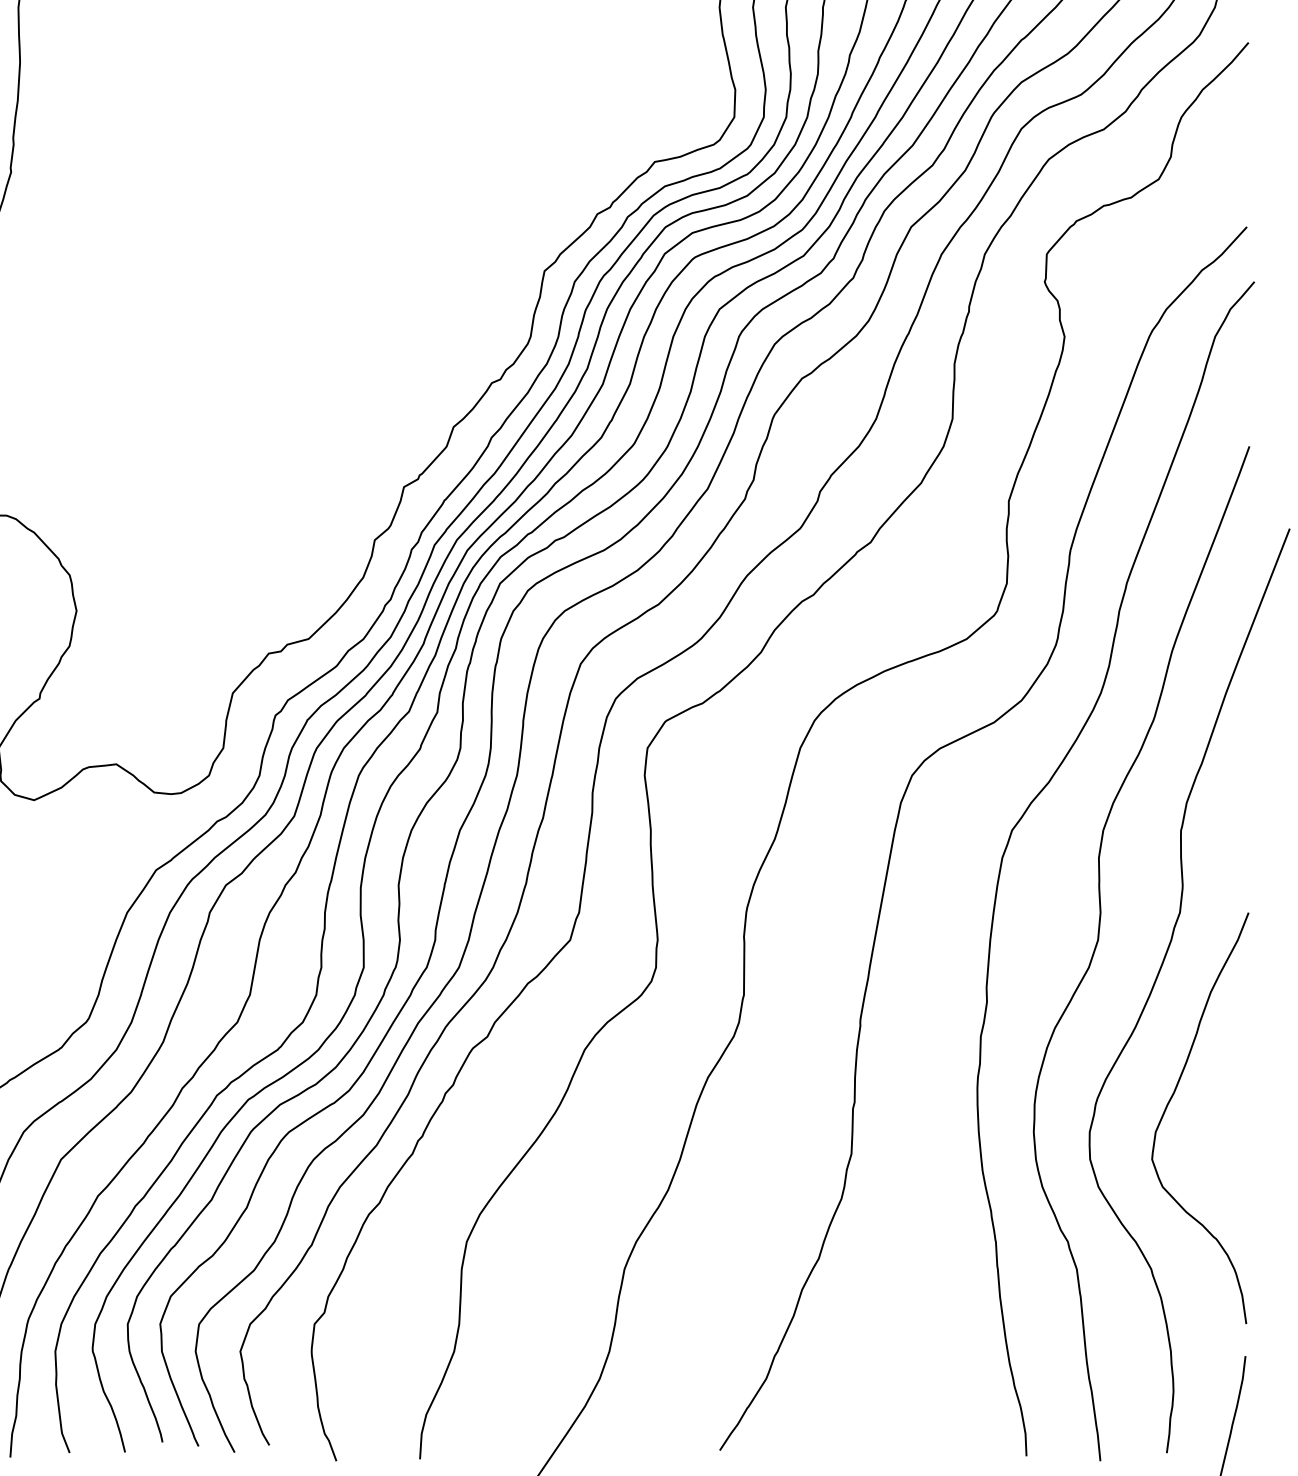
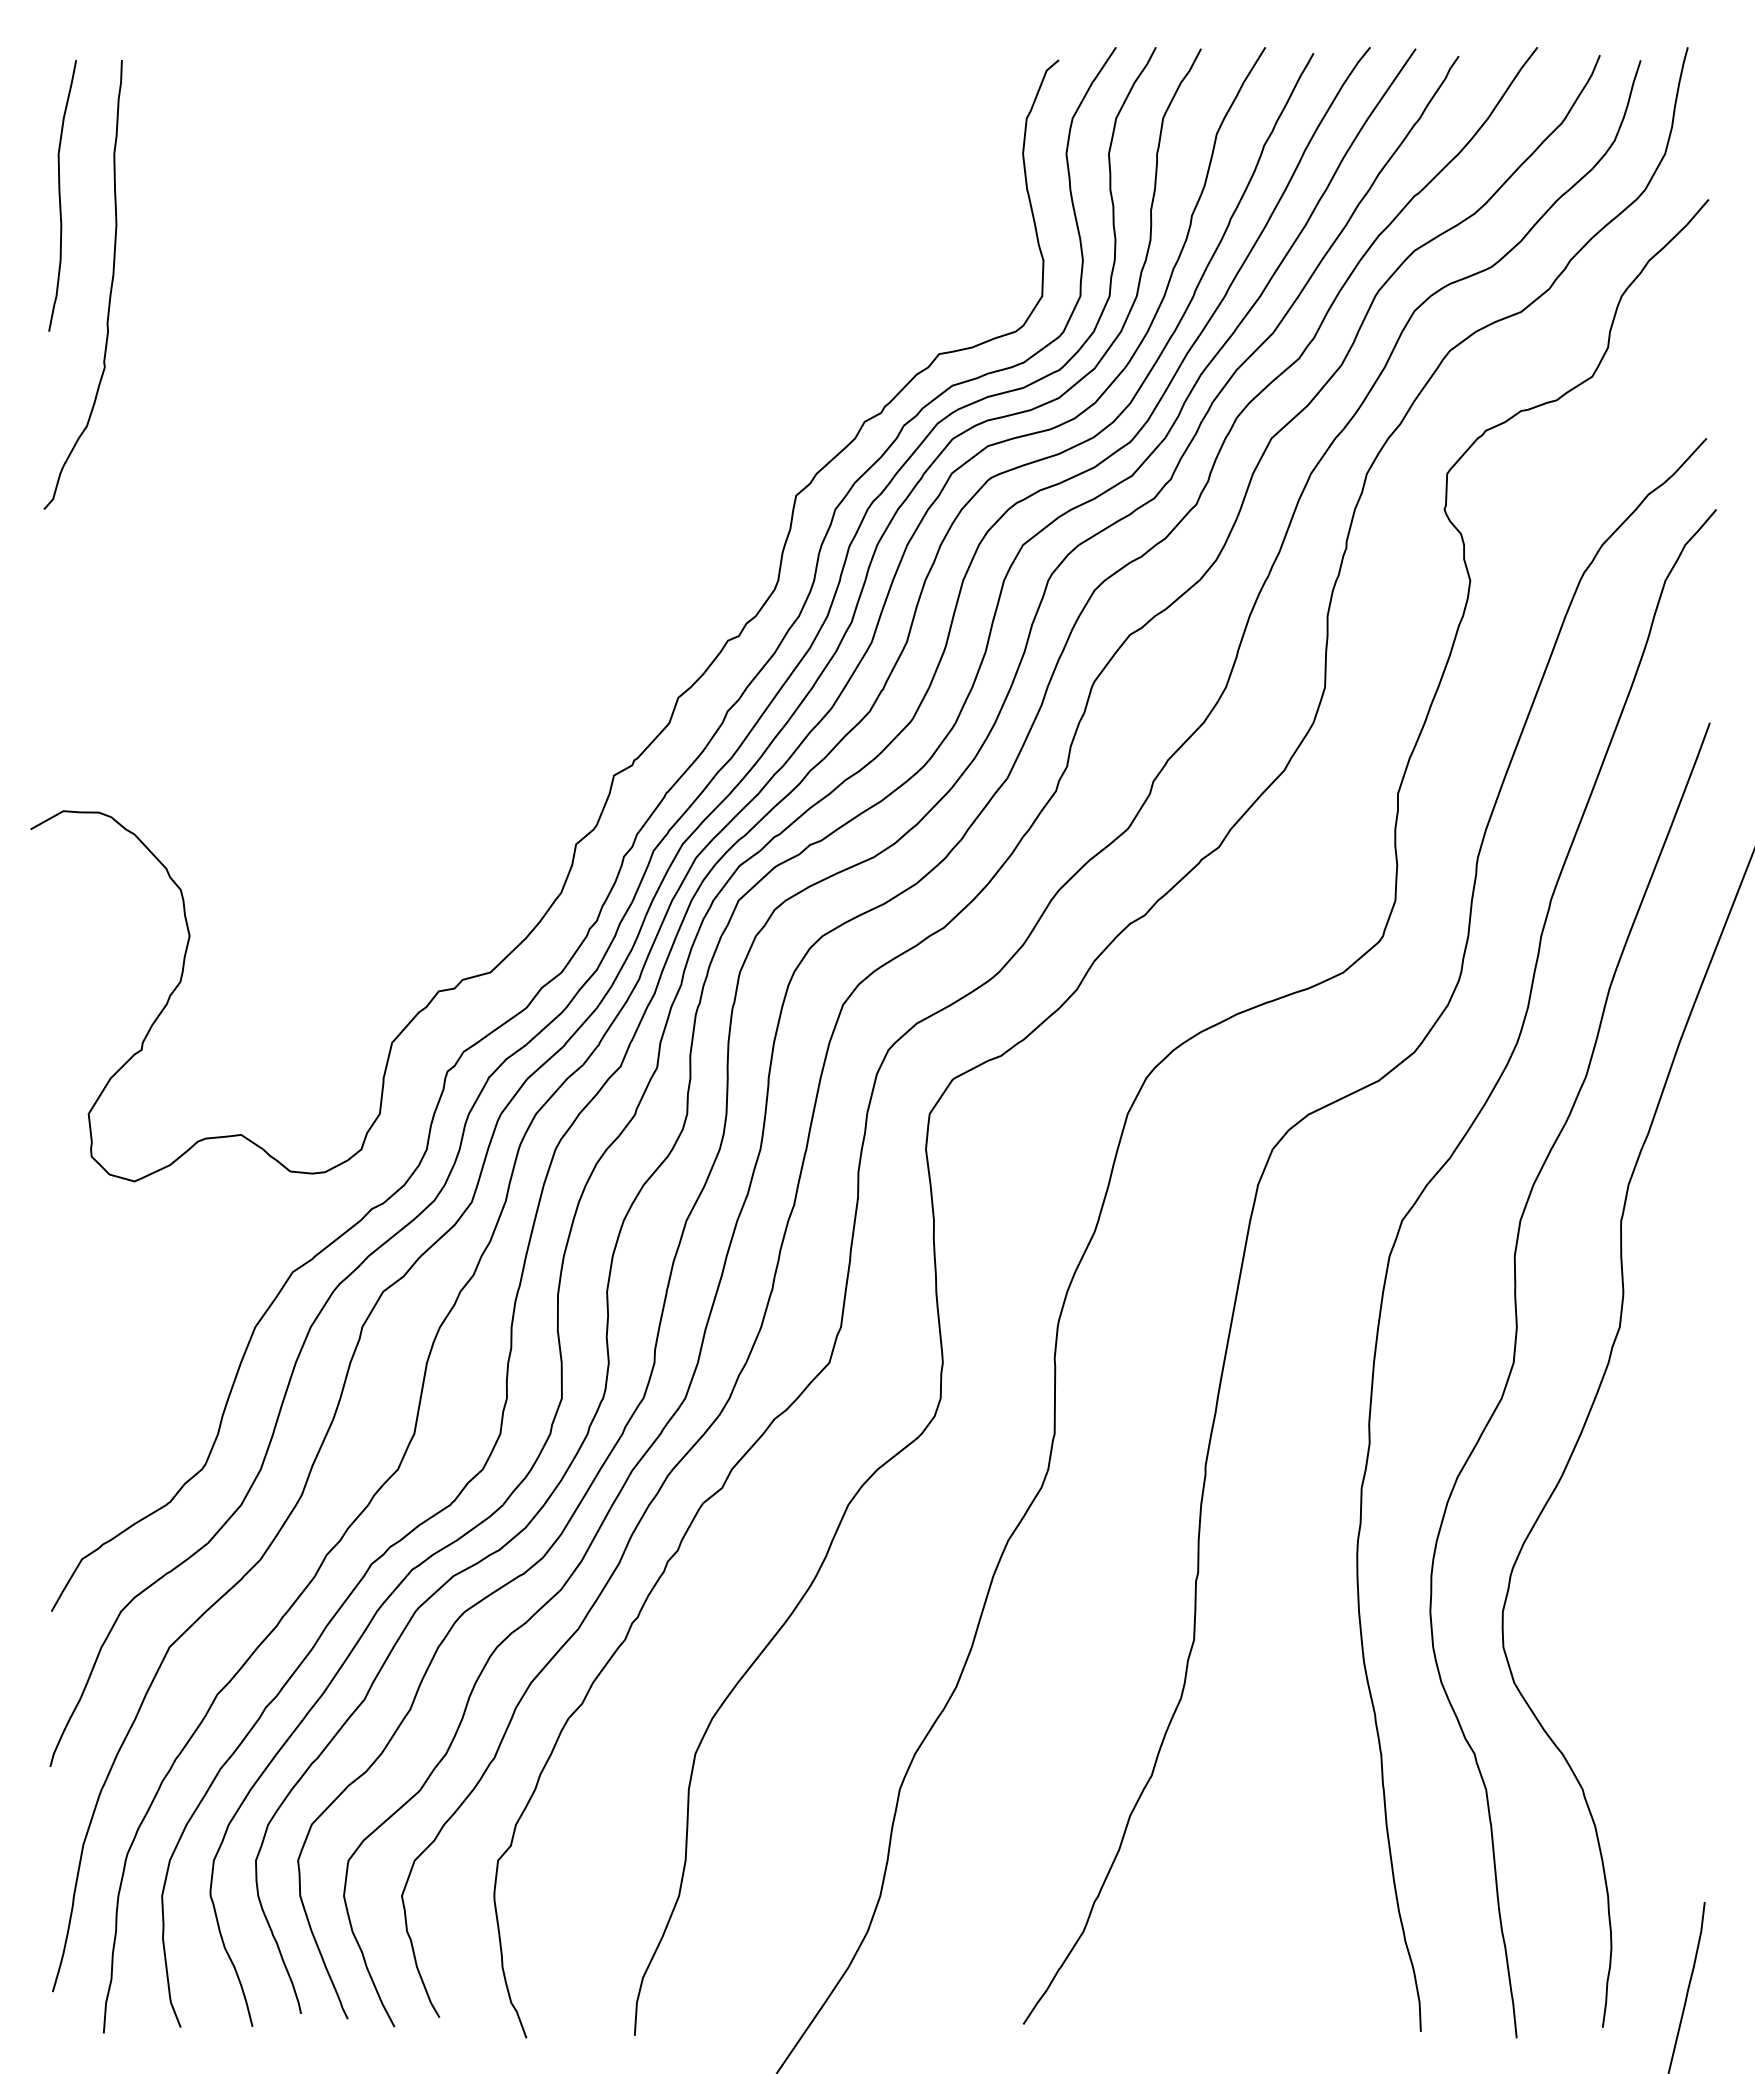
curve: (1169, 1102) -> (1606, 1573), removed

